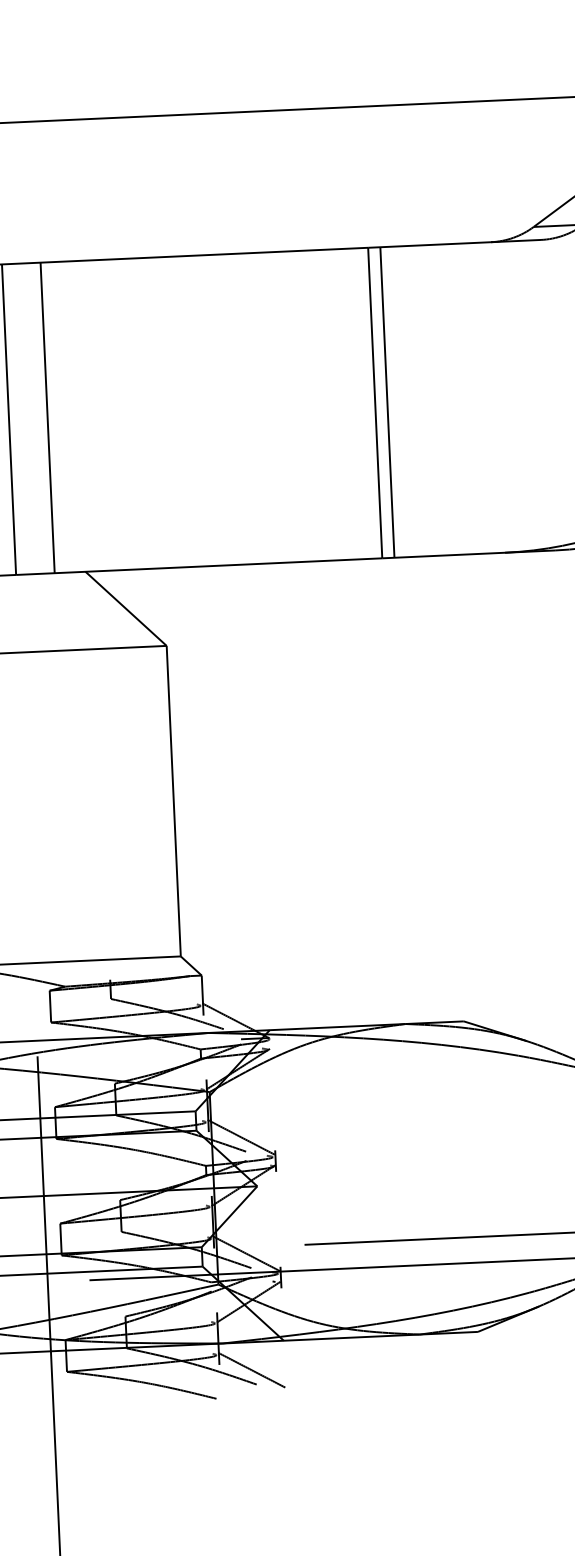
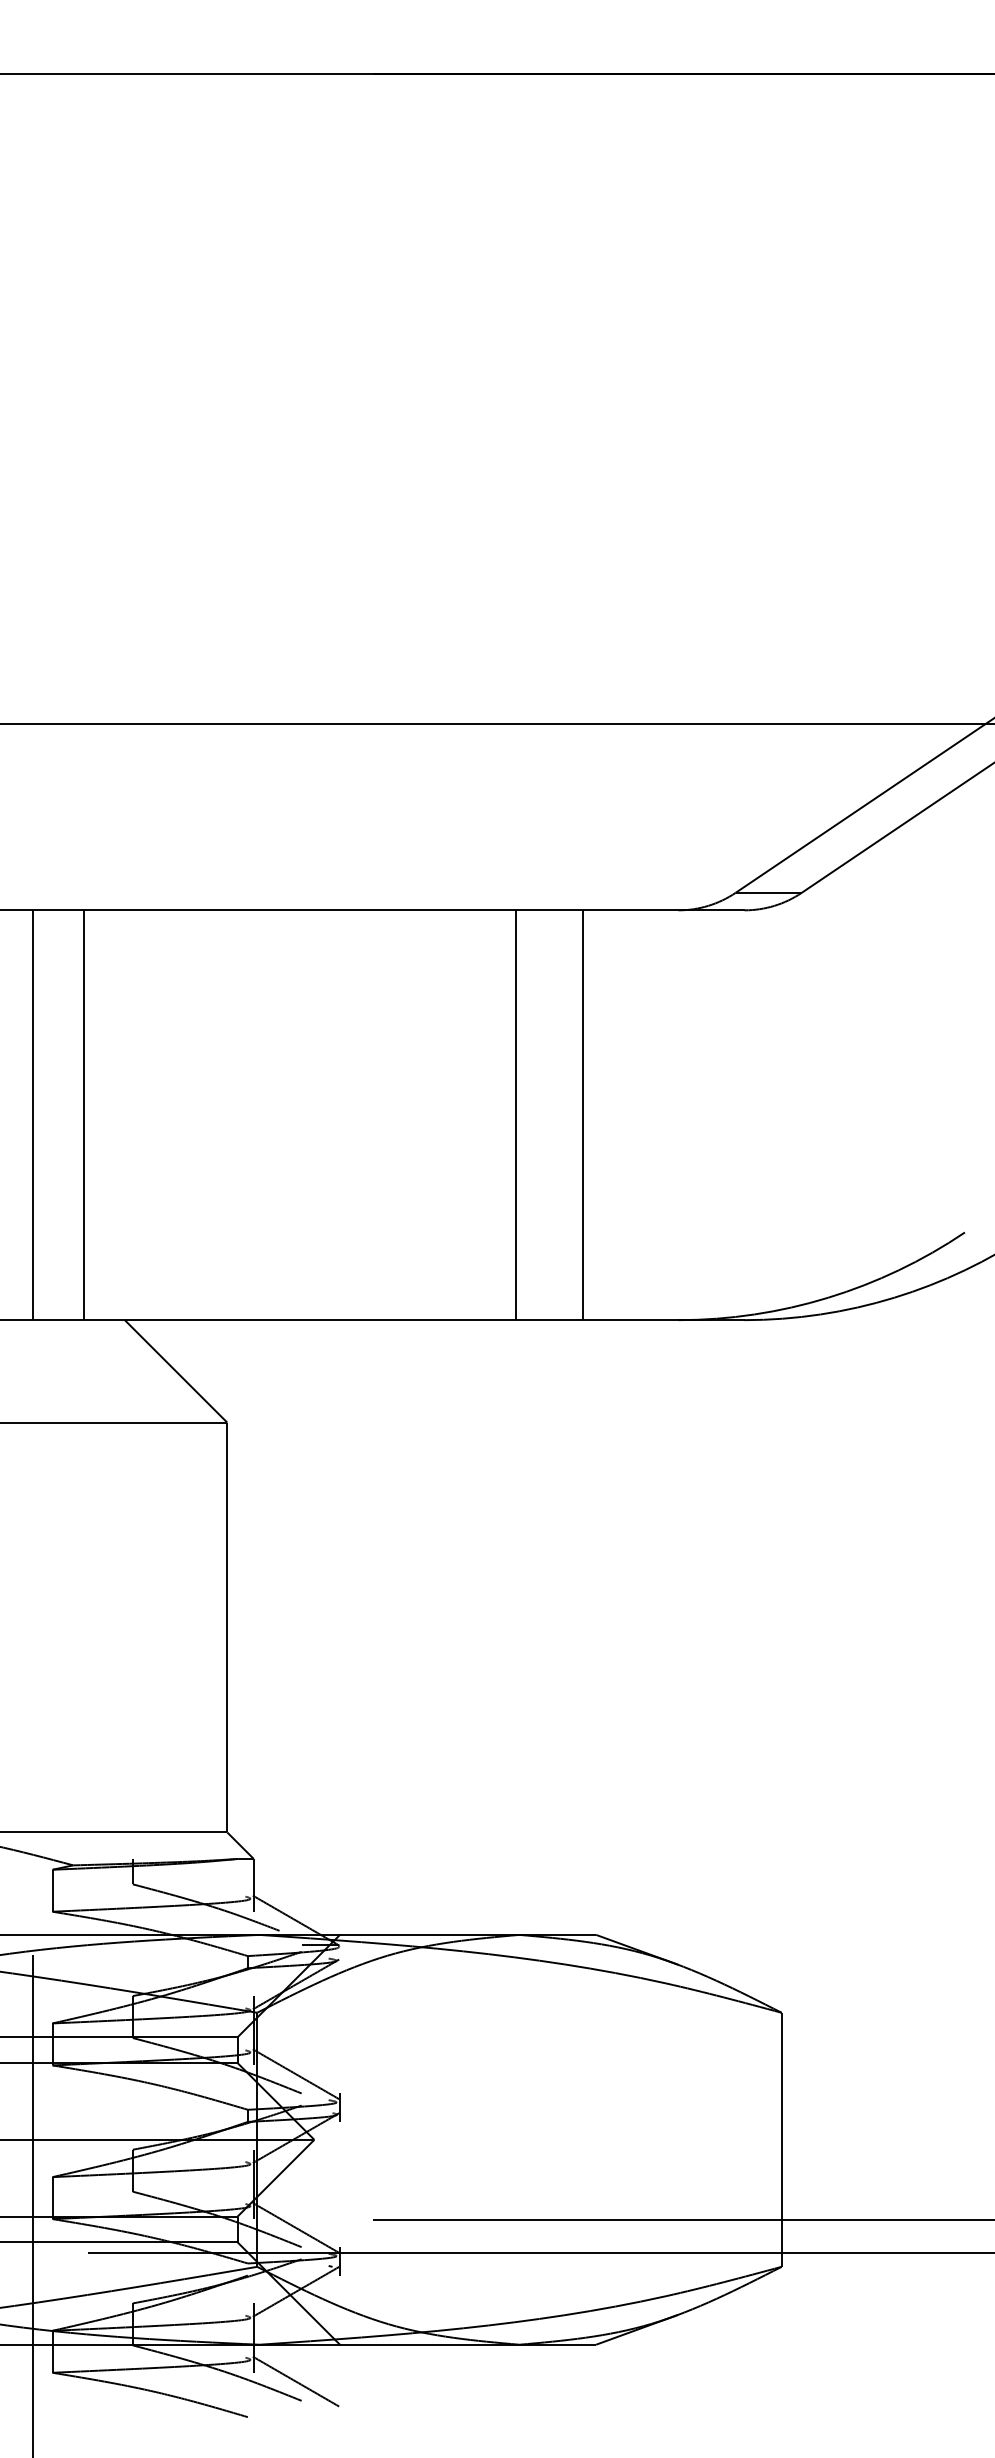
line: (387, 402) -> (582, 1115), moved

